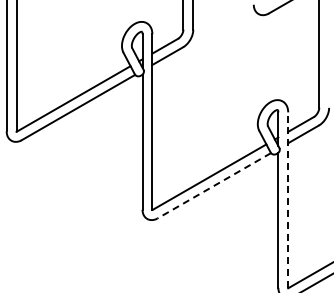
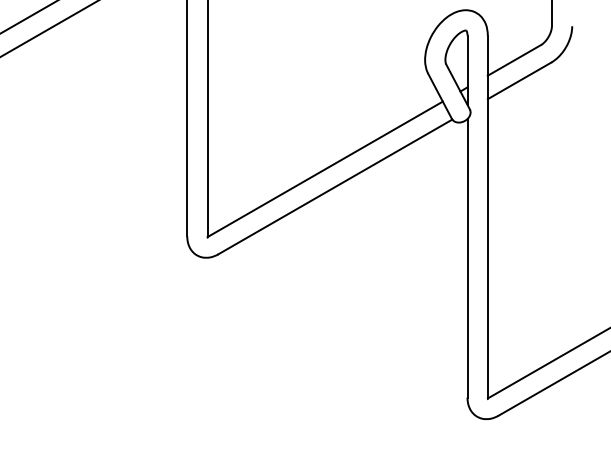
line: (213, 186) -> (333, 188), dashed -> solid
line: (288, 200) -> (488, 217), dashed -> solid

